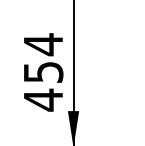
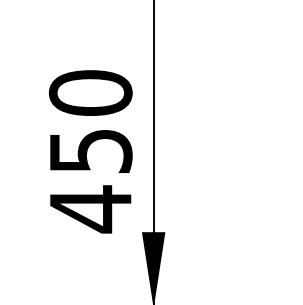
text: (43, 44) -> (90, 92), 454 -> 450

